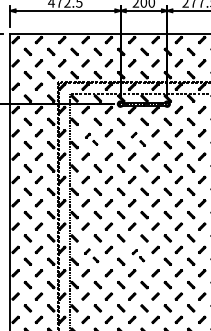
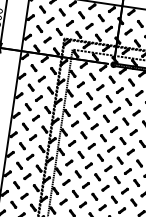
part: (91, 139) -> (85, 90), size x1.67
part: (138, 139) -> (124, 96), size x1.43
part: (91, 255) -> (70, 187), size x1.43
part: (138, 255) -> (110, 193), size x1.67

